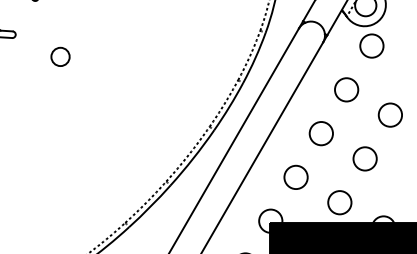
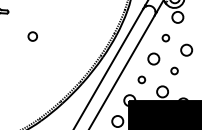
circle: (59, 56) -> (32, 36), moved
circle: (345, 88) -> (165, 37), size x0.6
circle: (364, 157) -> (174, 70), size x0.6
circle: (295, 176) -> (141, 79), size x0.6

